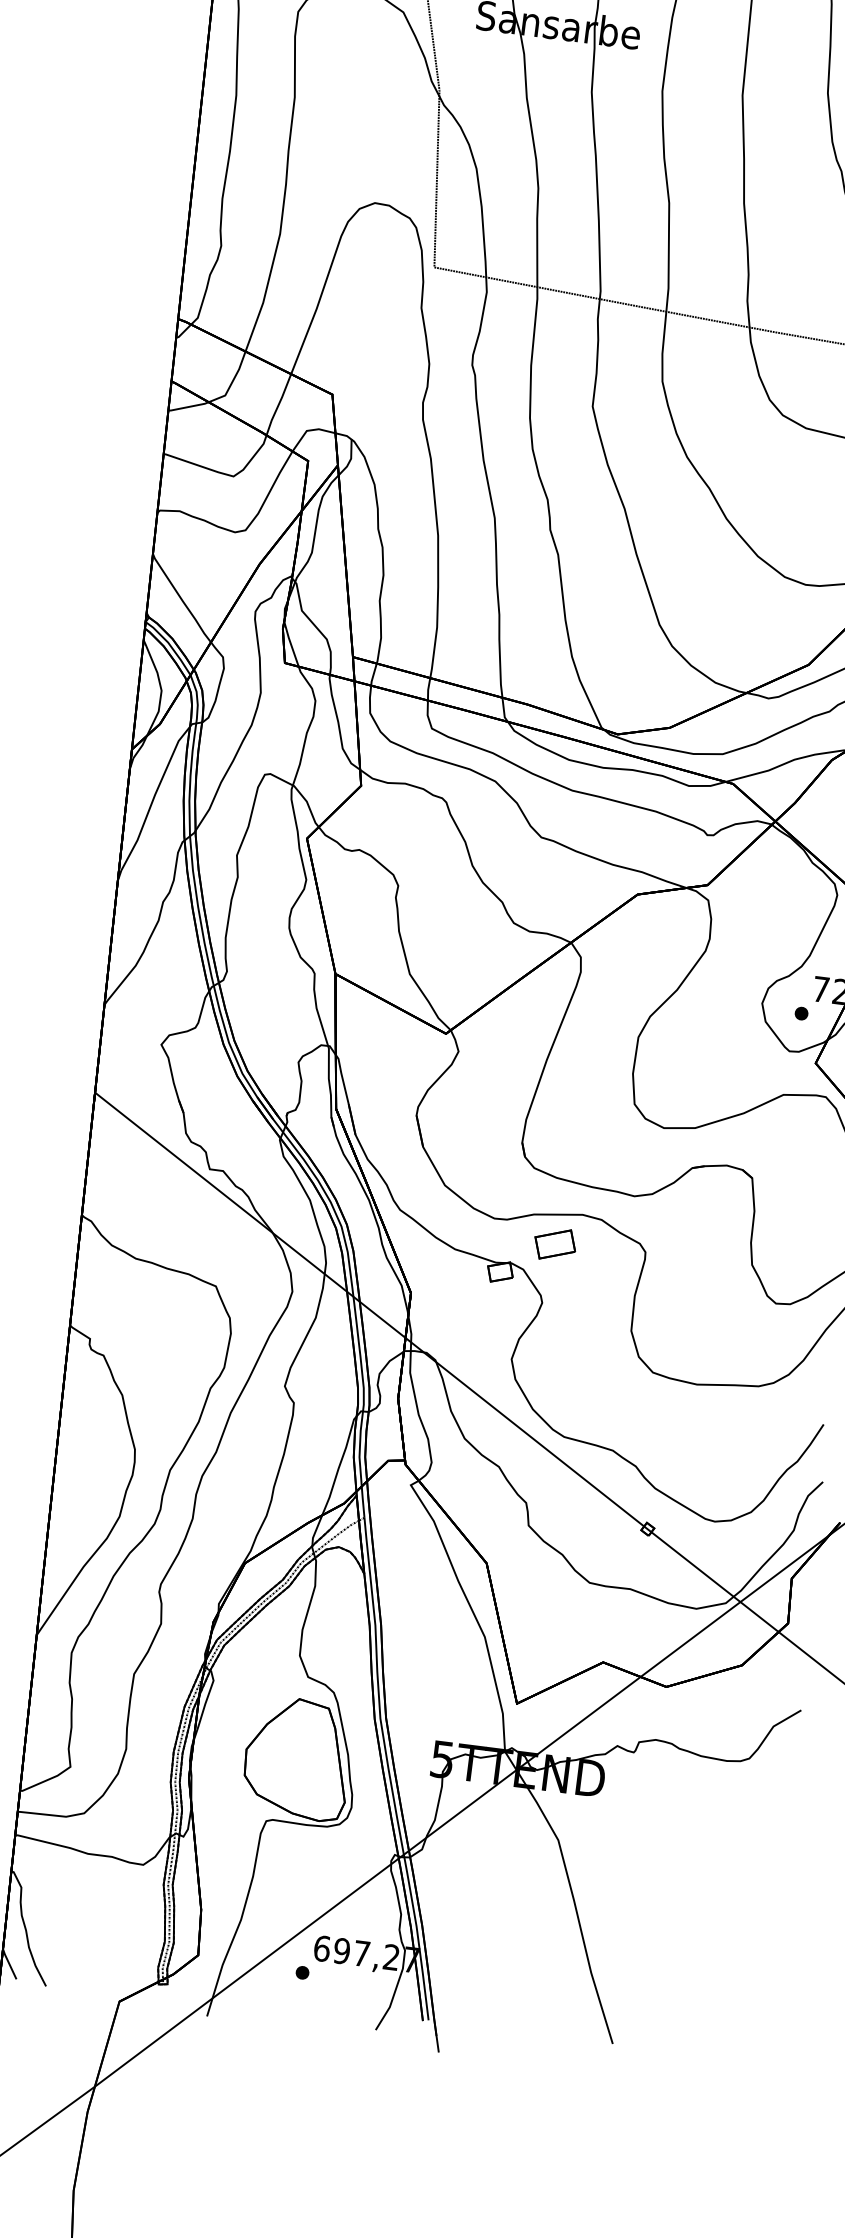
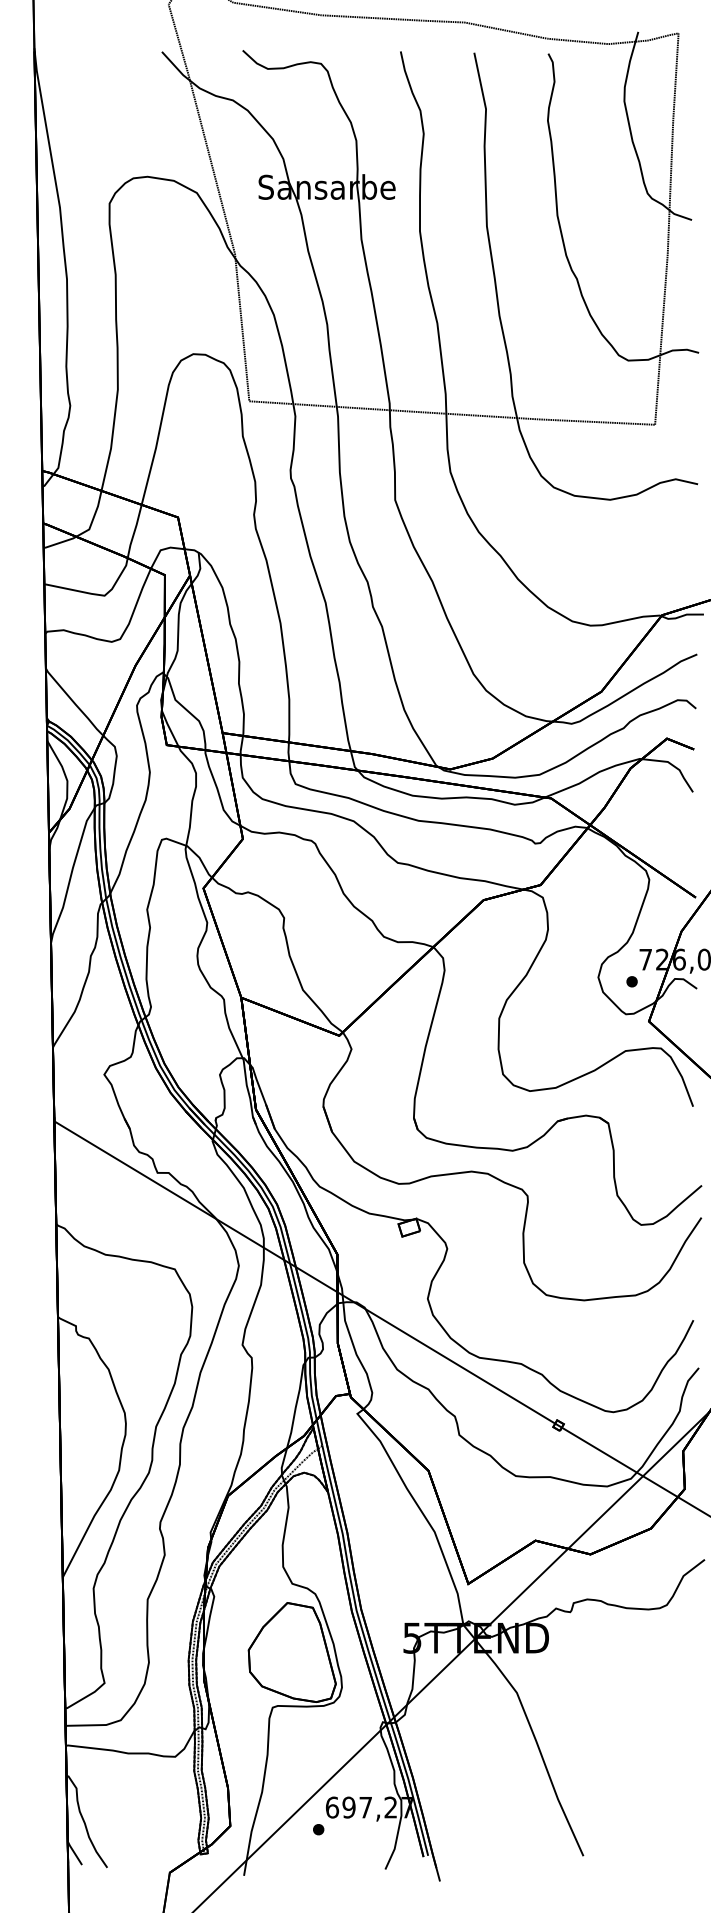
part: (554, 1243) -> (451, 1198), removed

